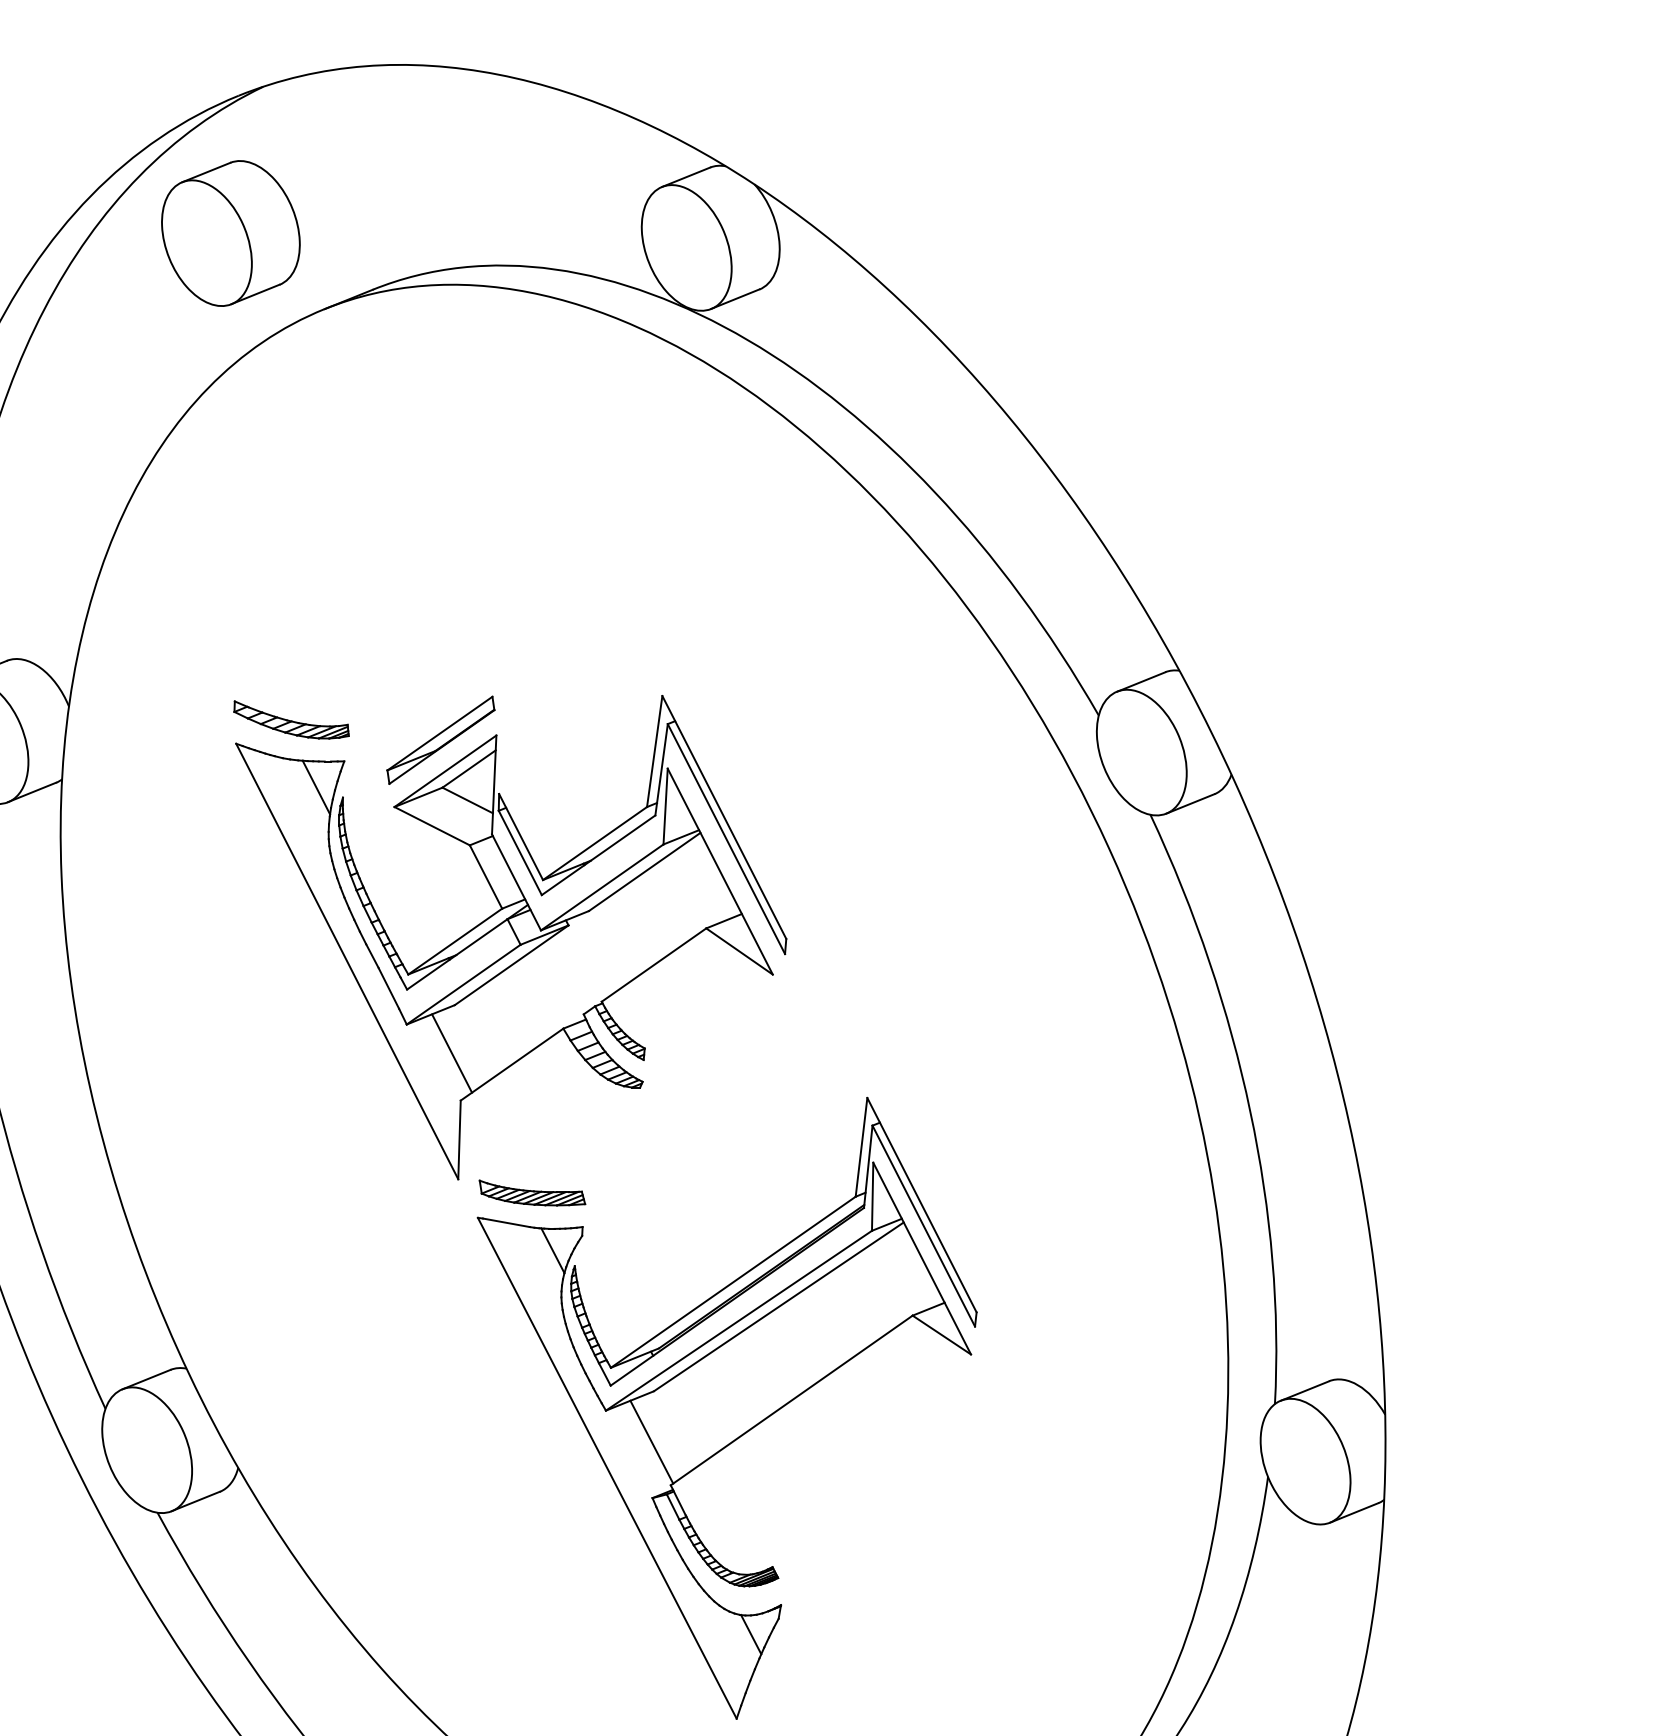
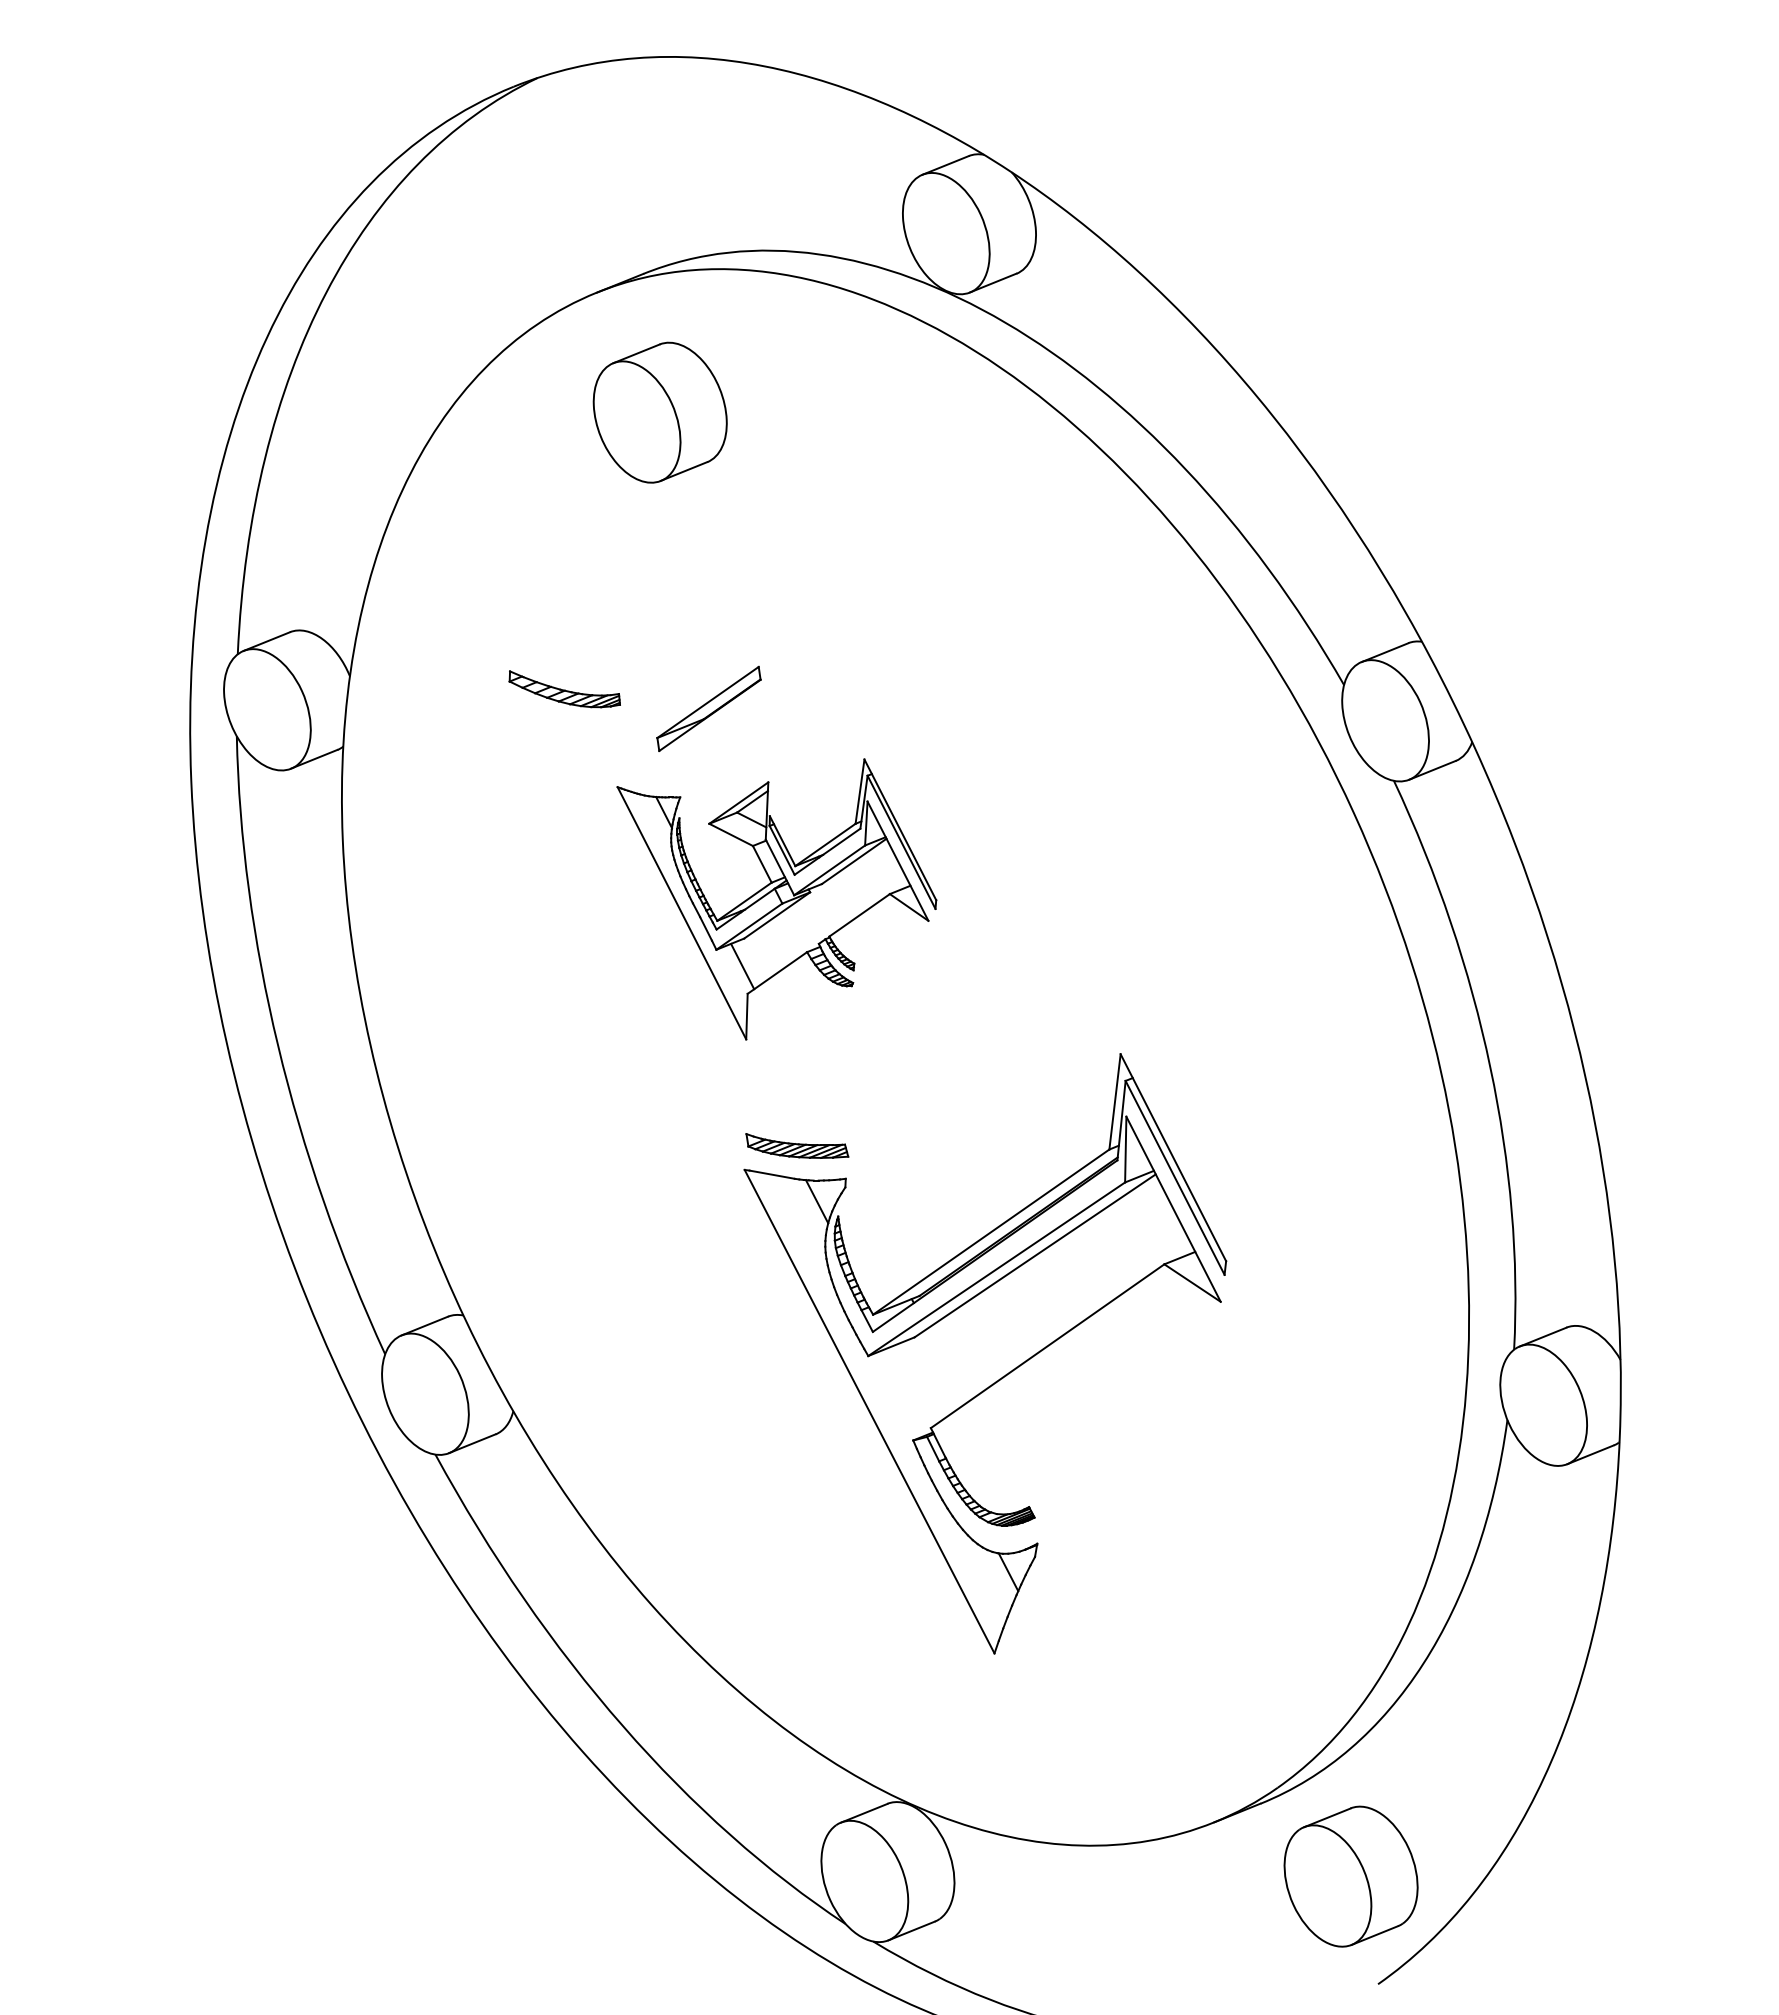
part: (230, 233) -> (659, 412), moved
part: (510, 937) -> (776, 899), size x0.6
line: (651, 1442) -> (912, 1386), removed

